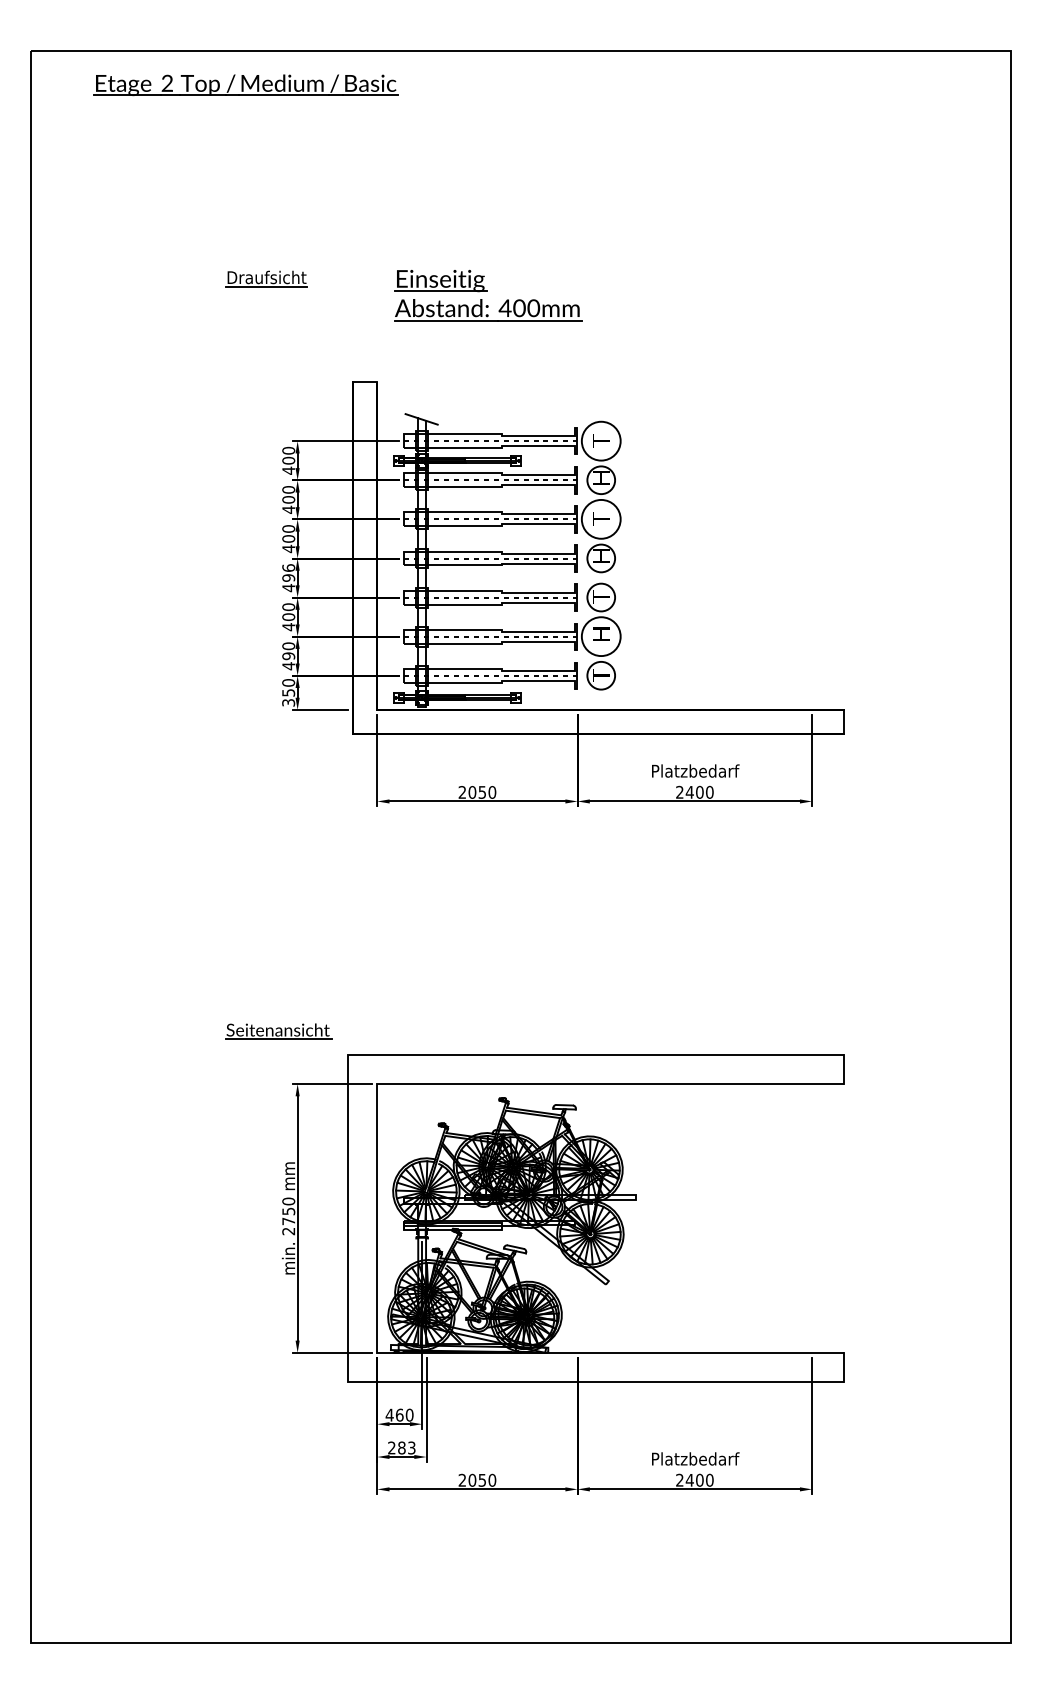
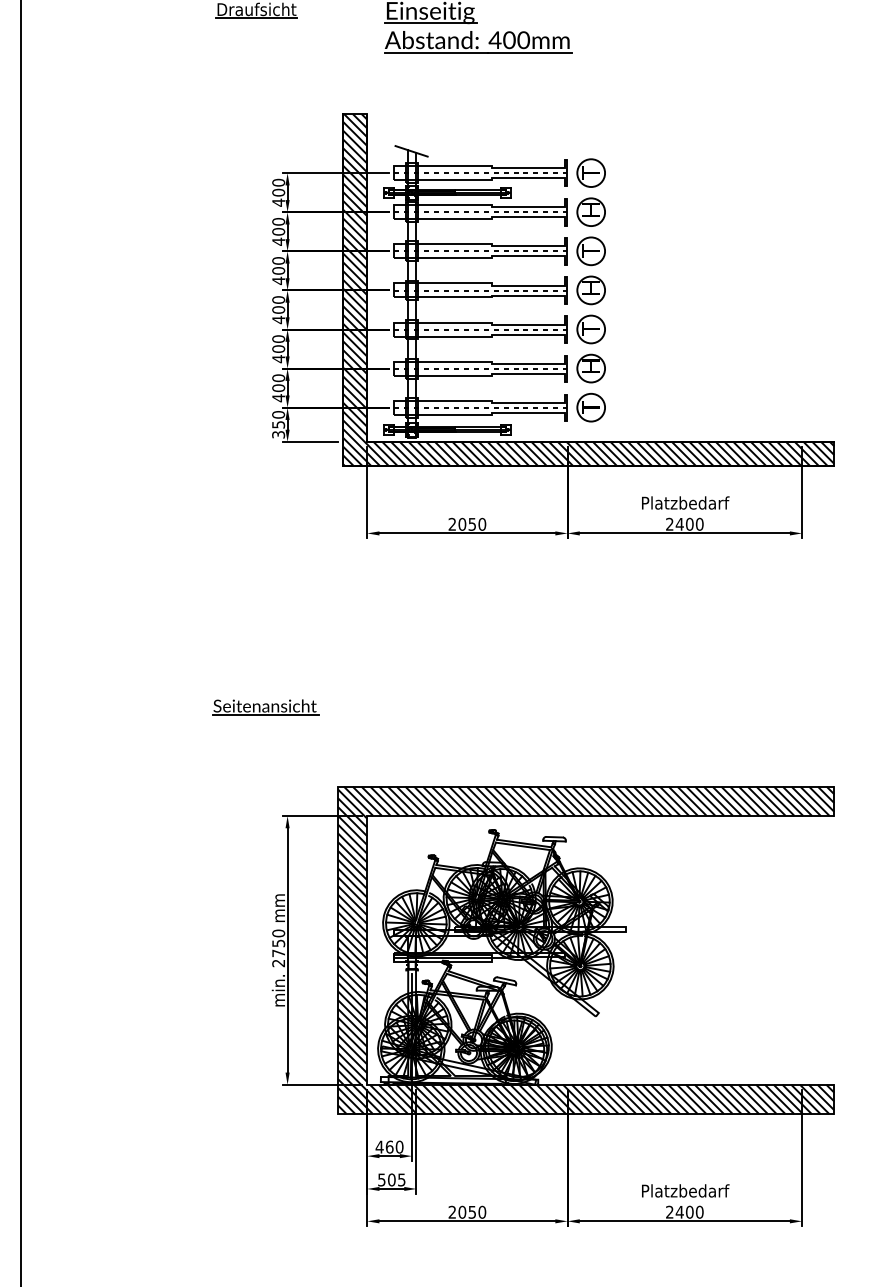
circle: (601, 441) -> (591, 173), size x0.71
circle: (601, 519) -> (591, 251), size x0.71
hatch: (598, 558) -> (588, 290), added
text: (288, 572) -> (278, 304), 496 -> 400
circle: (601, 636) -> (591, 368), size x0.71
text: (288, 656) -> (278, 388), 490 -> 400
part: (278, 1031) -> (265, 707), moved
hatch: (595, 1218) -> (585, 950), added
text: (401, 1447) -> (391, 1179), 283 -> 505

